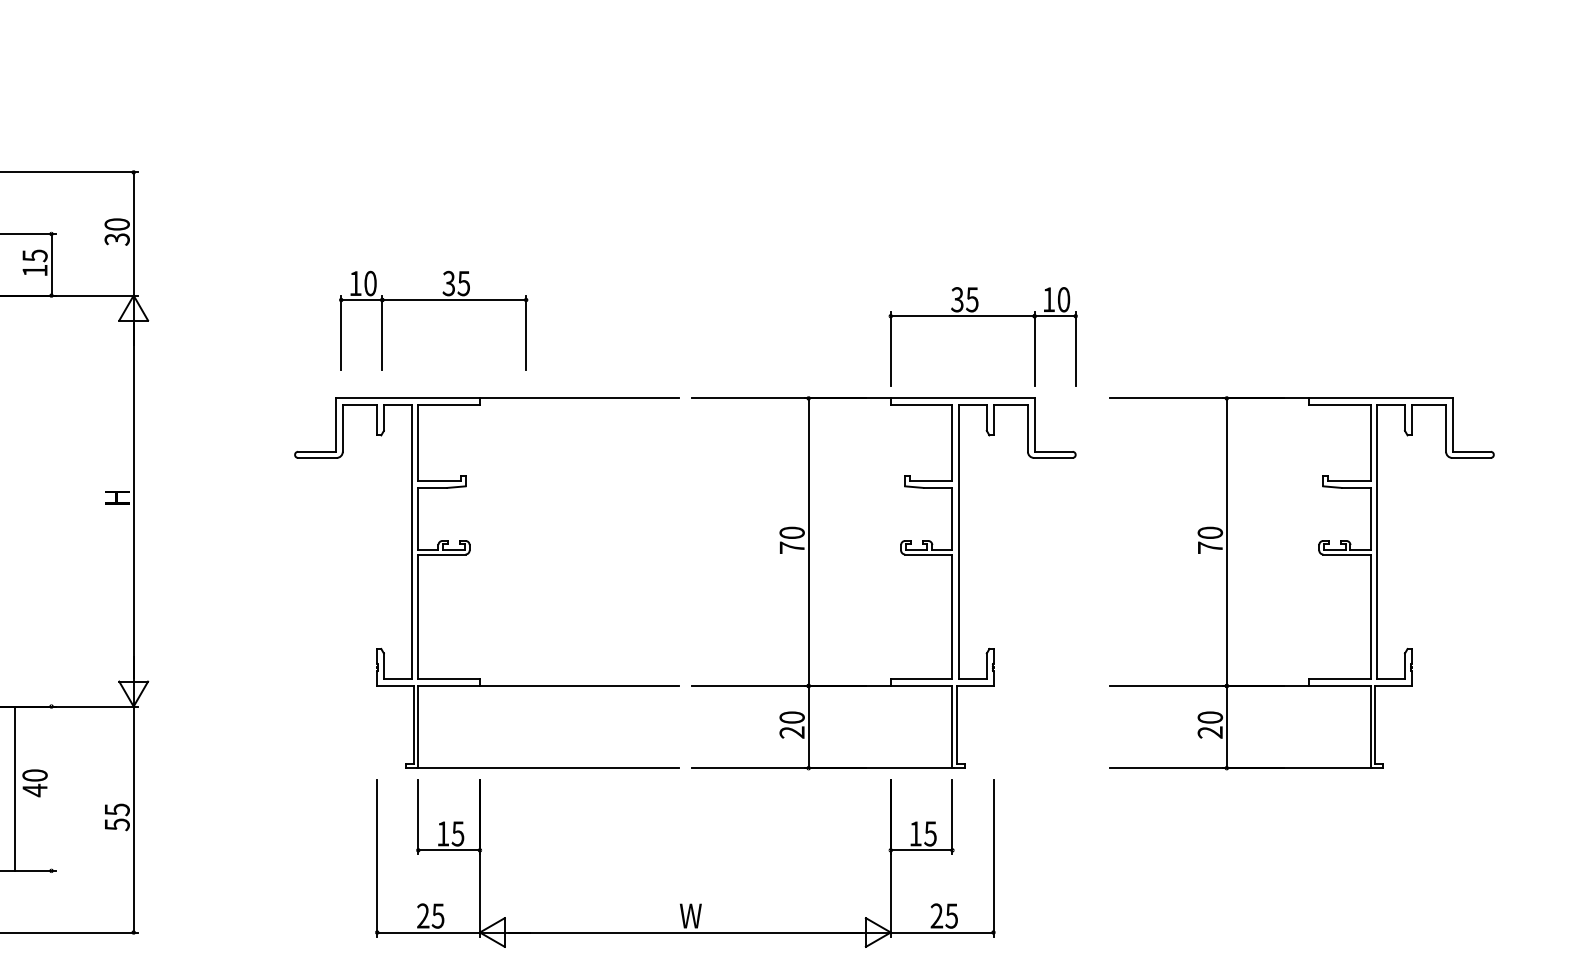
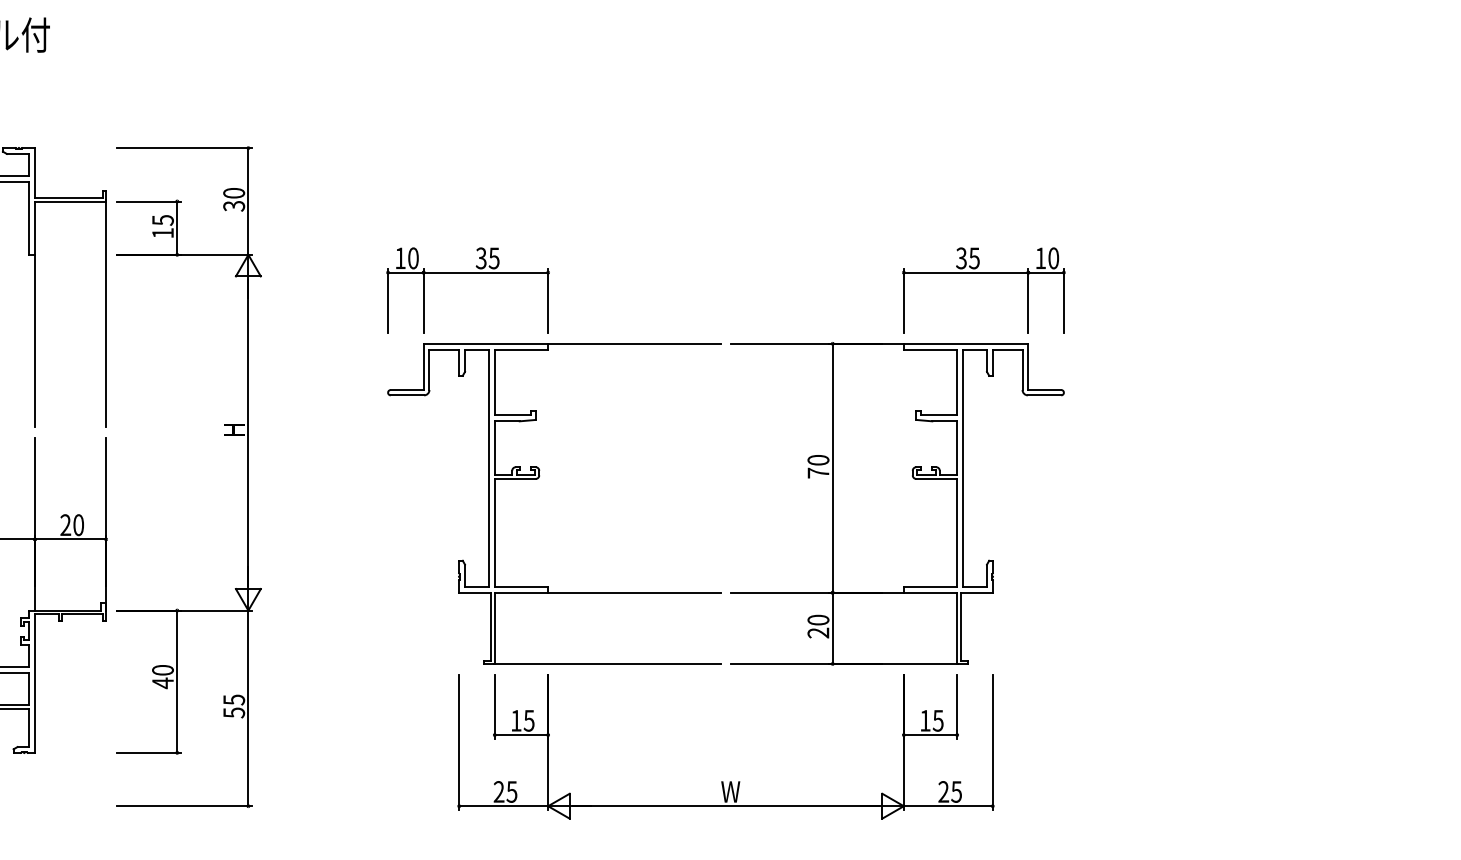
part: (432, 301) -> (467, 273), moved
part: (1301, 582) -> (1259, 503), removed
line: (14, 788) -> (177, 681), moved

